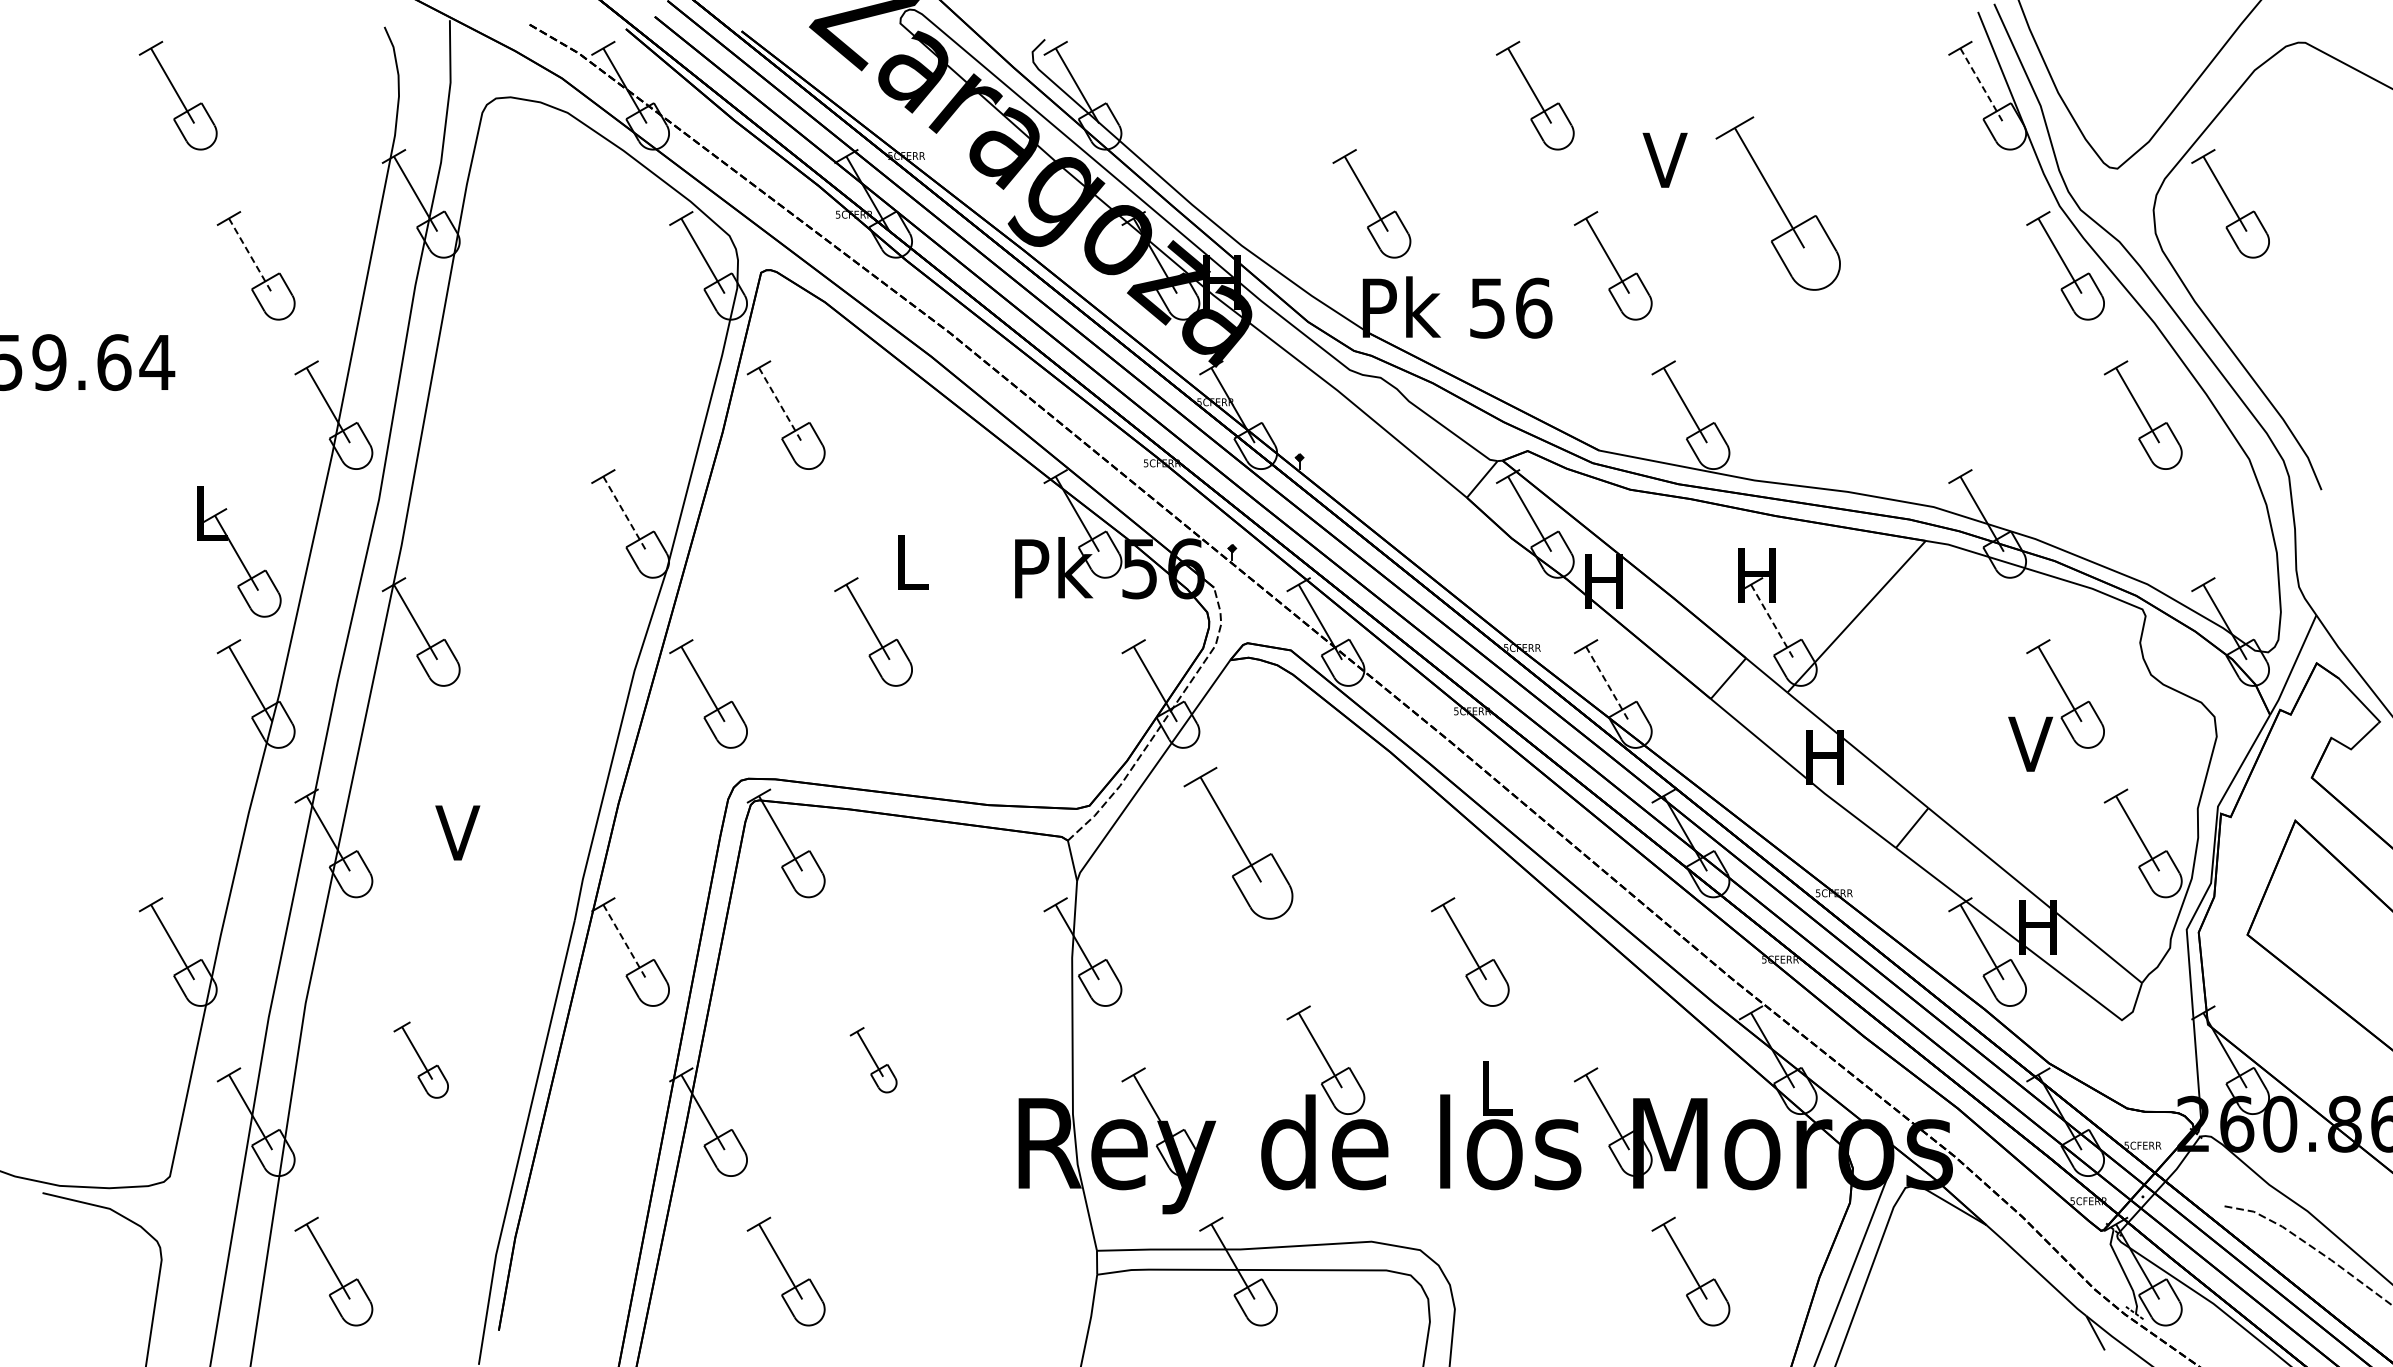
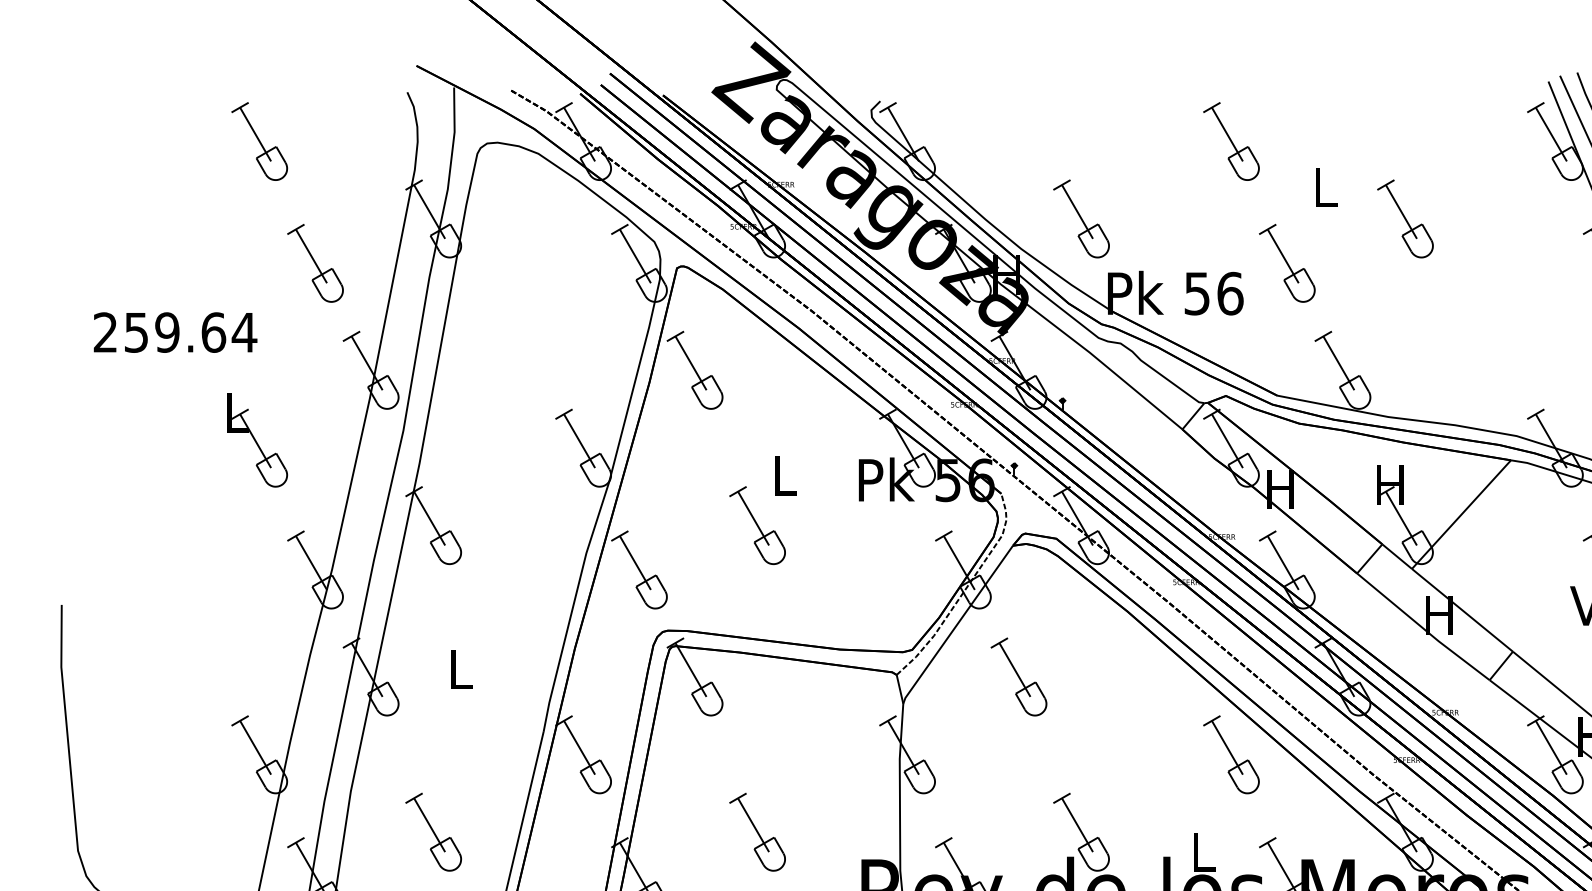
line: (1982, 86) -> (1551, 134), dashed -> solid
text: (1664, 159) -> (1323, 187), V -> L
part: (1371, 203) -> (1081, 218), moved
part: (1777, 203) -> (1404, 218), size x0.62
line: (250, 256) -> (311, 256), dashed -> solid
line: (780, 405) -> (690, 363), dashed -> solid
line: (625, 514) -> (579, 441), dashed -> solid
part: (239, 551) -> (257, 439), moved
line: (1772, 622) -> (1401, 518), dashed -> solid
line: (1607, 684) -> (1283, 563), dashed -> solid
text: (457, 832) -> (459, 669), V -> L
part: (1238, 843) -> (1018, 677), size x0.71
line: (625, 942) -> (579, 747), dashed -> solid
part: (1470, 951) -> (1231, 754), moved
part: (420, 1059) -> (433, 831), size x1.43
part: (873, 1059) -> (757, 831), size x1.67

